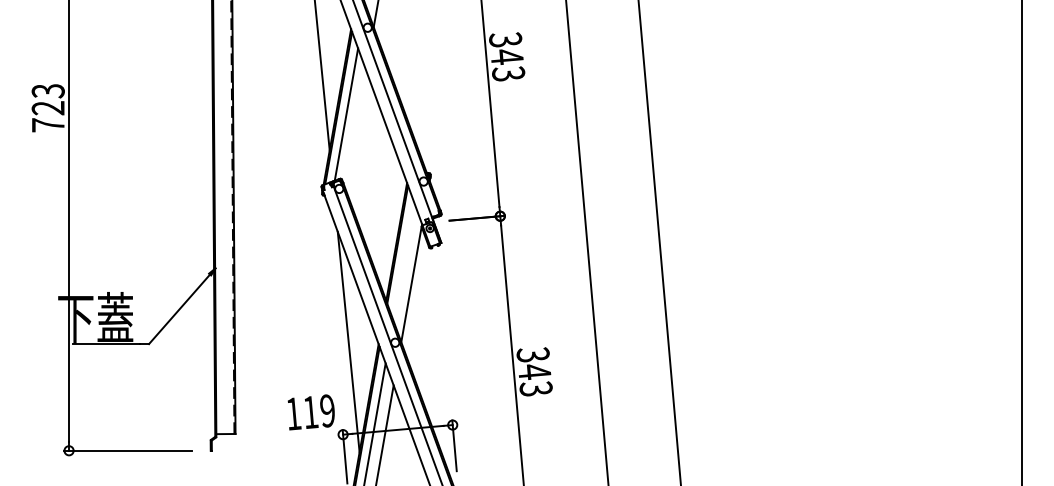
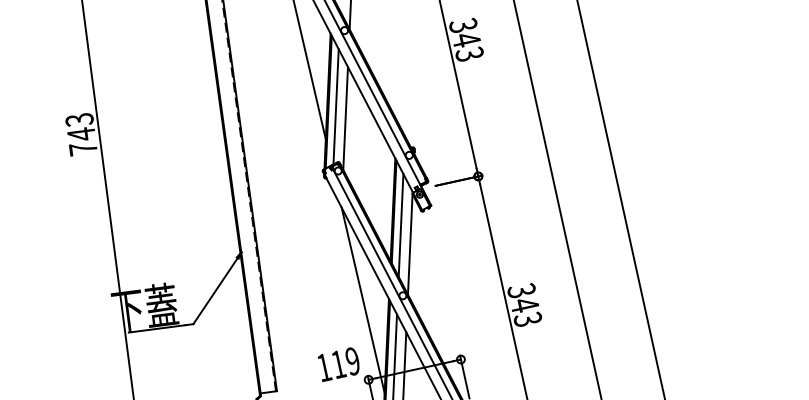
text: (47, 108) -> (80, 134), 723 -> 743
line: (355, 129) -> (345, 118), added
line: (403, 261) -> (400, 225), added

